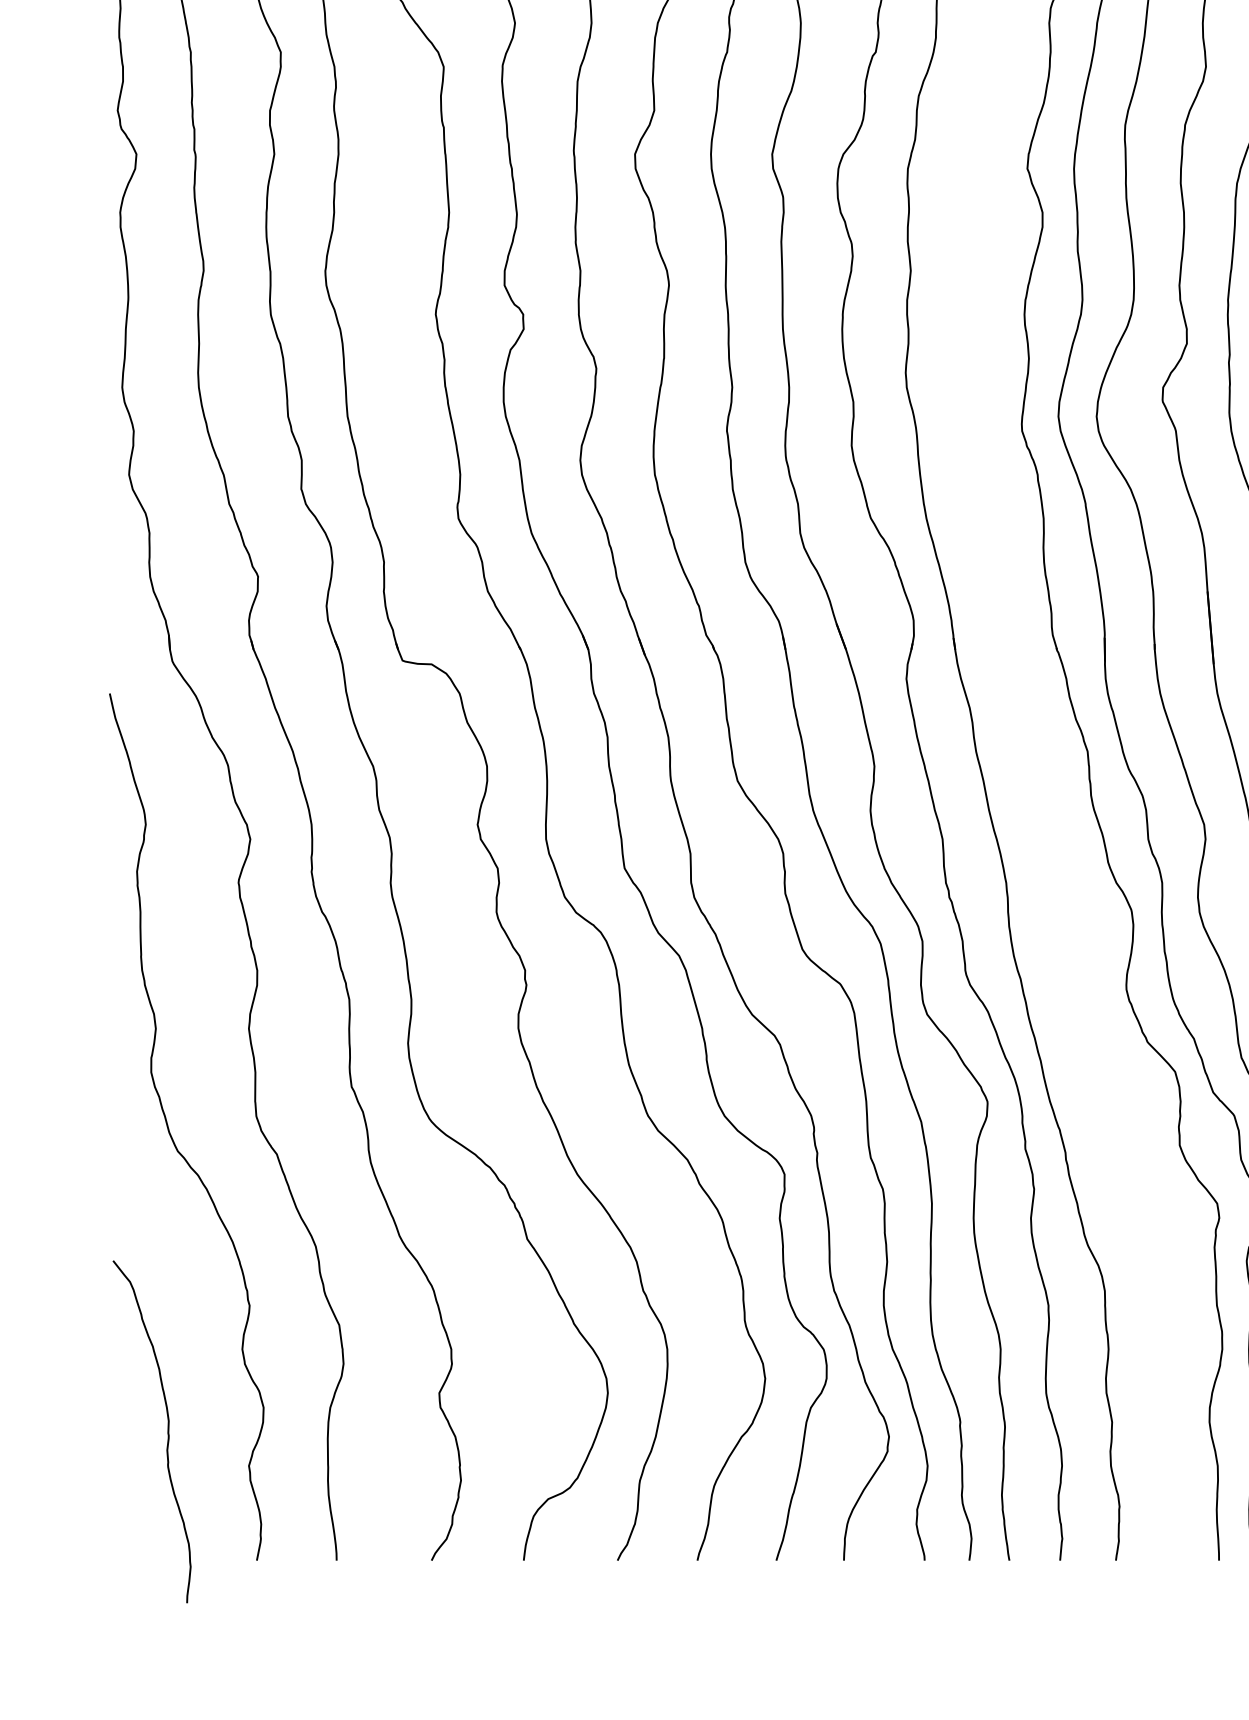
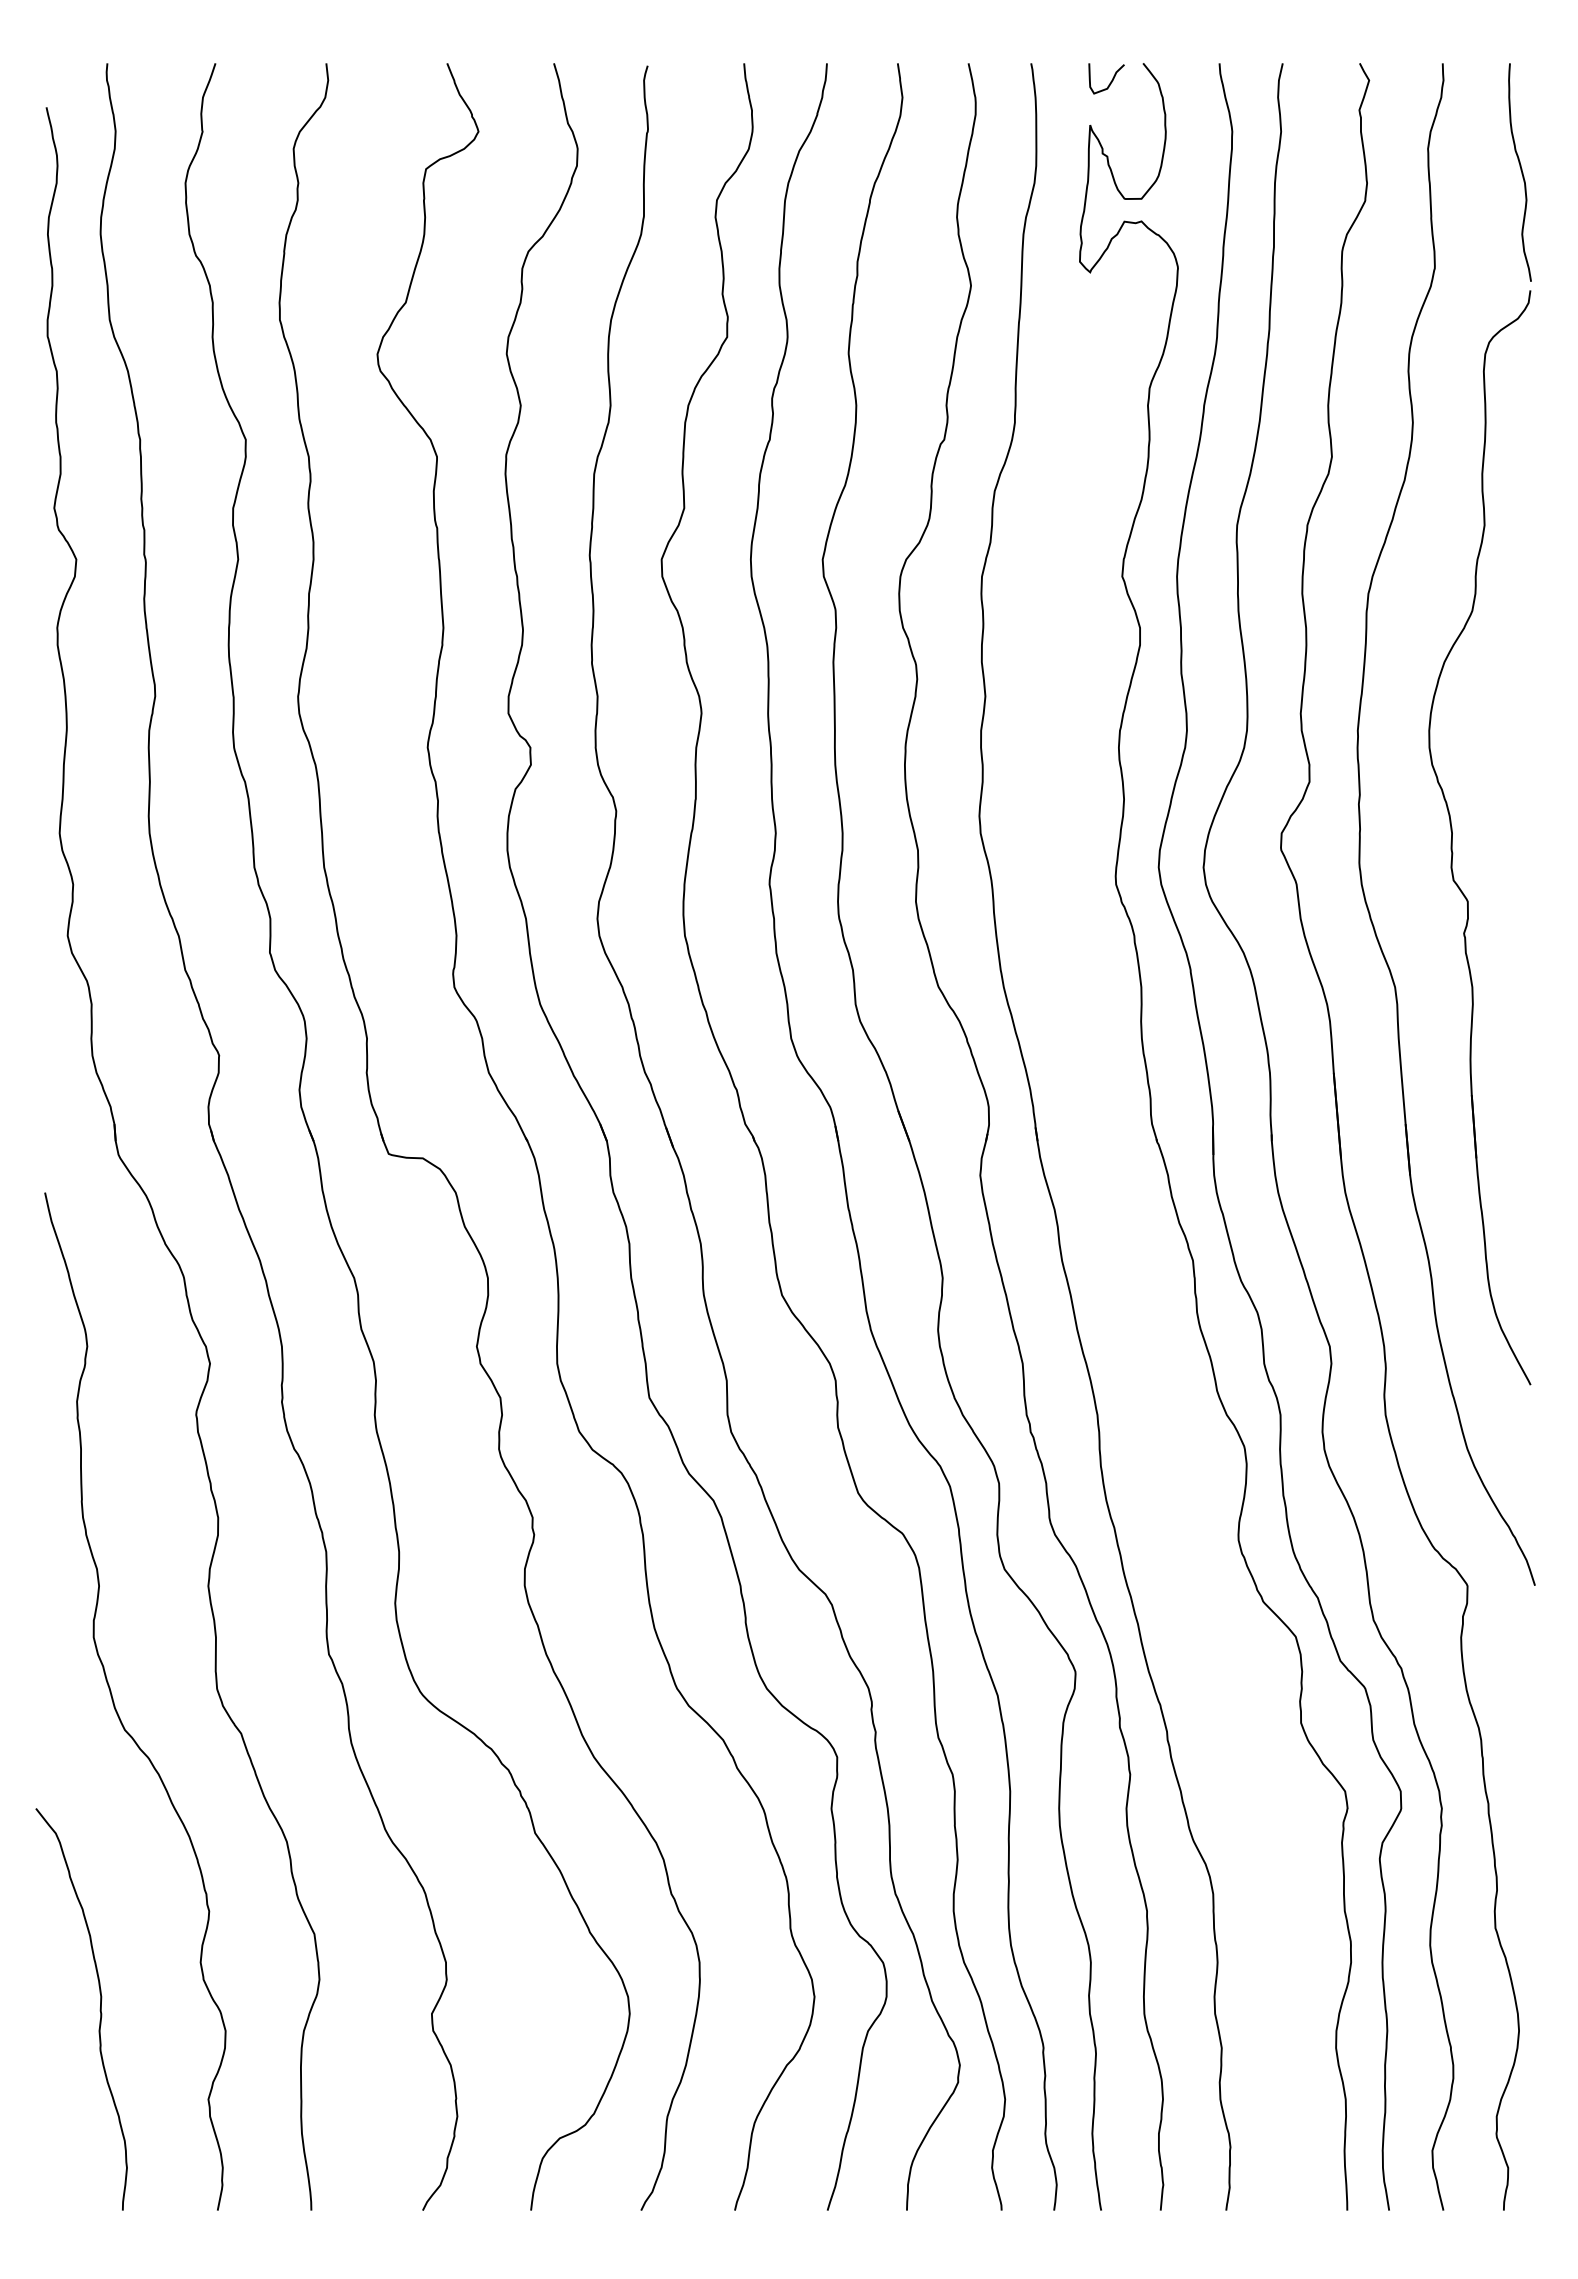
curve: (167, 1431) -> (99, 2009), moved

